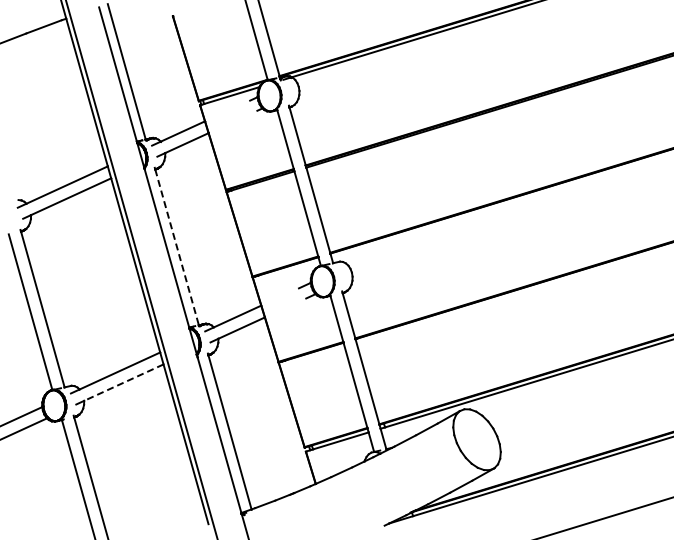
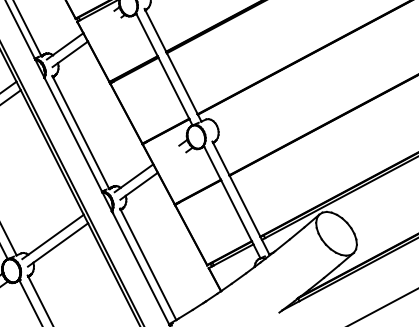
line: (177, 247) -> (81, 132), dashed -> solid
line: (123, 382) -> (60, 242), dashed -> solid

